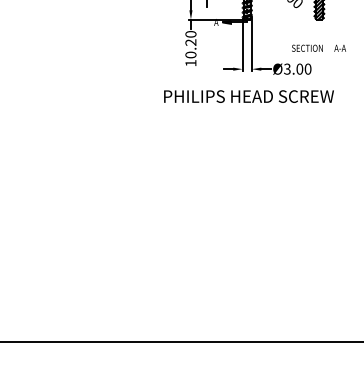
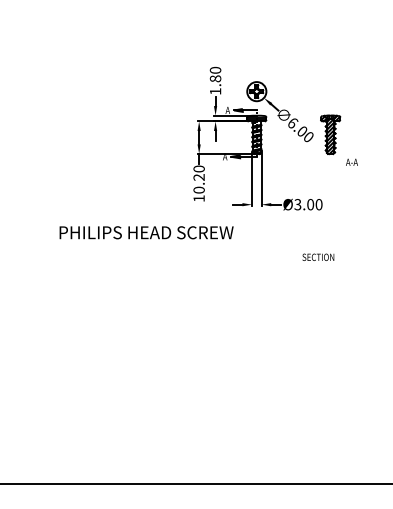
text: (307, 47) -> (318, 256), moved
text: (339, 47) -> (351, 161), moved
text: (248, 96) -> (146, 232), moved

